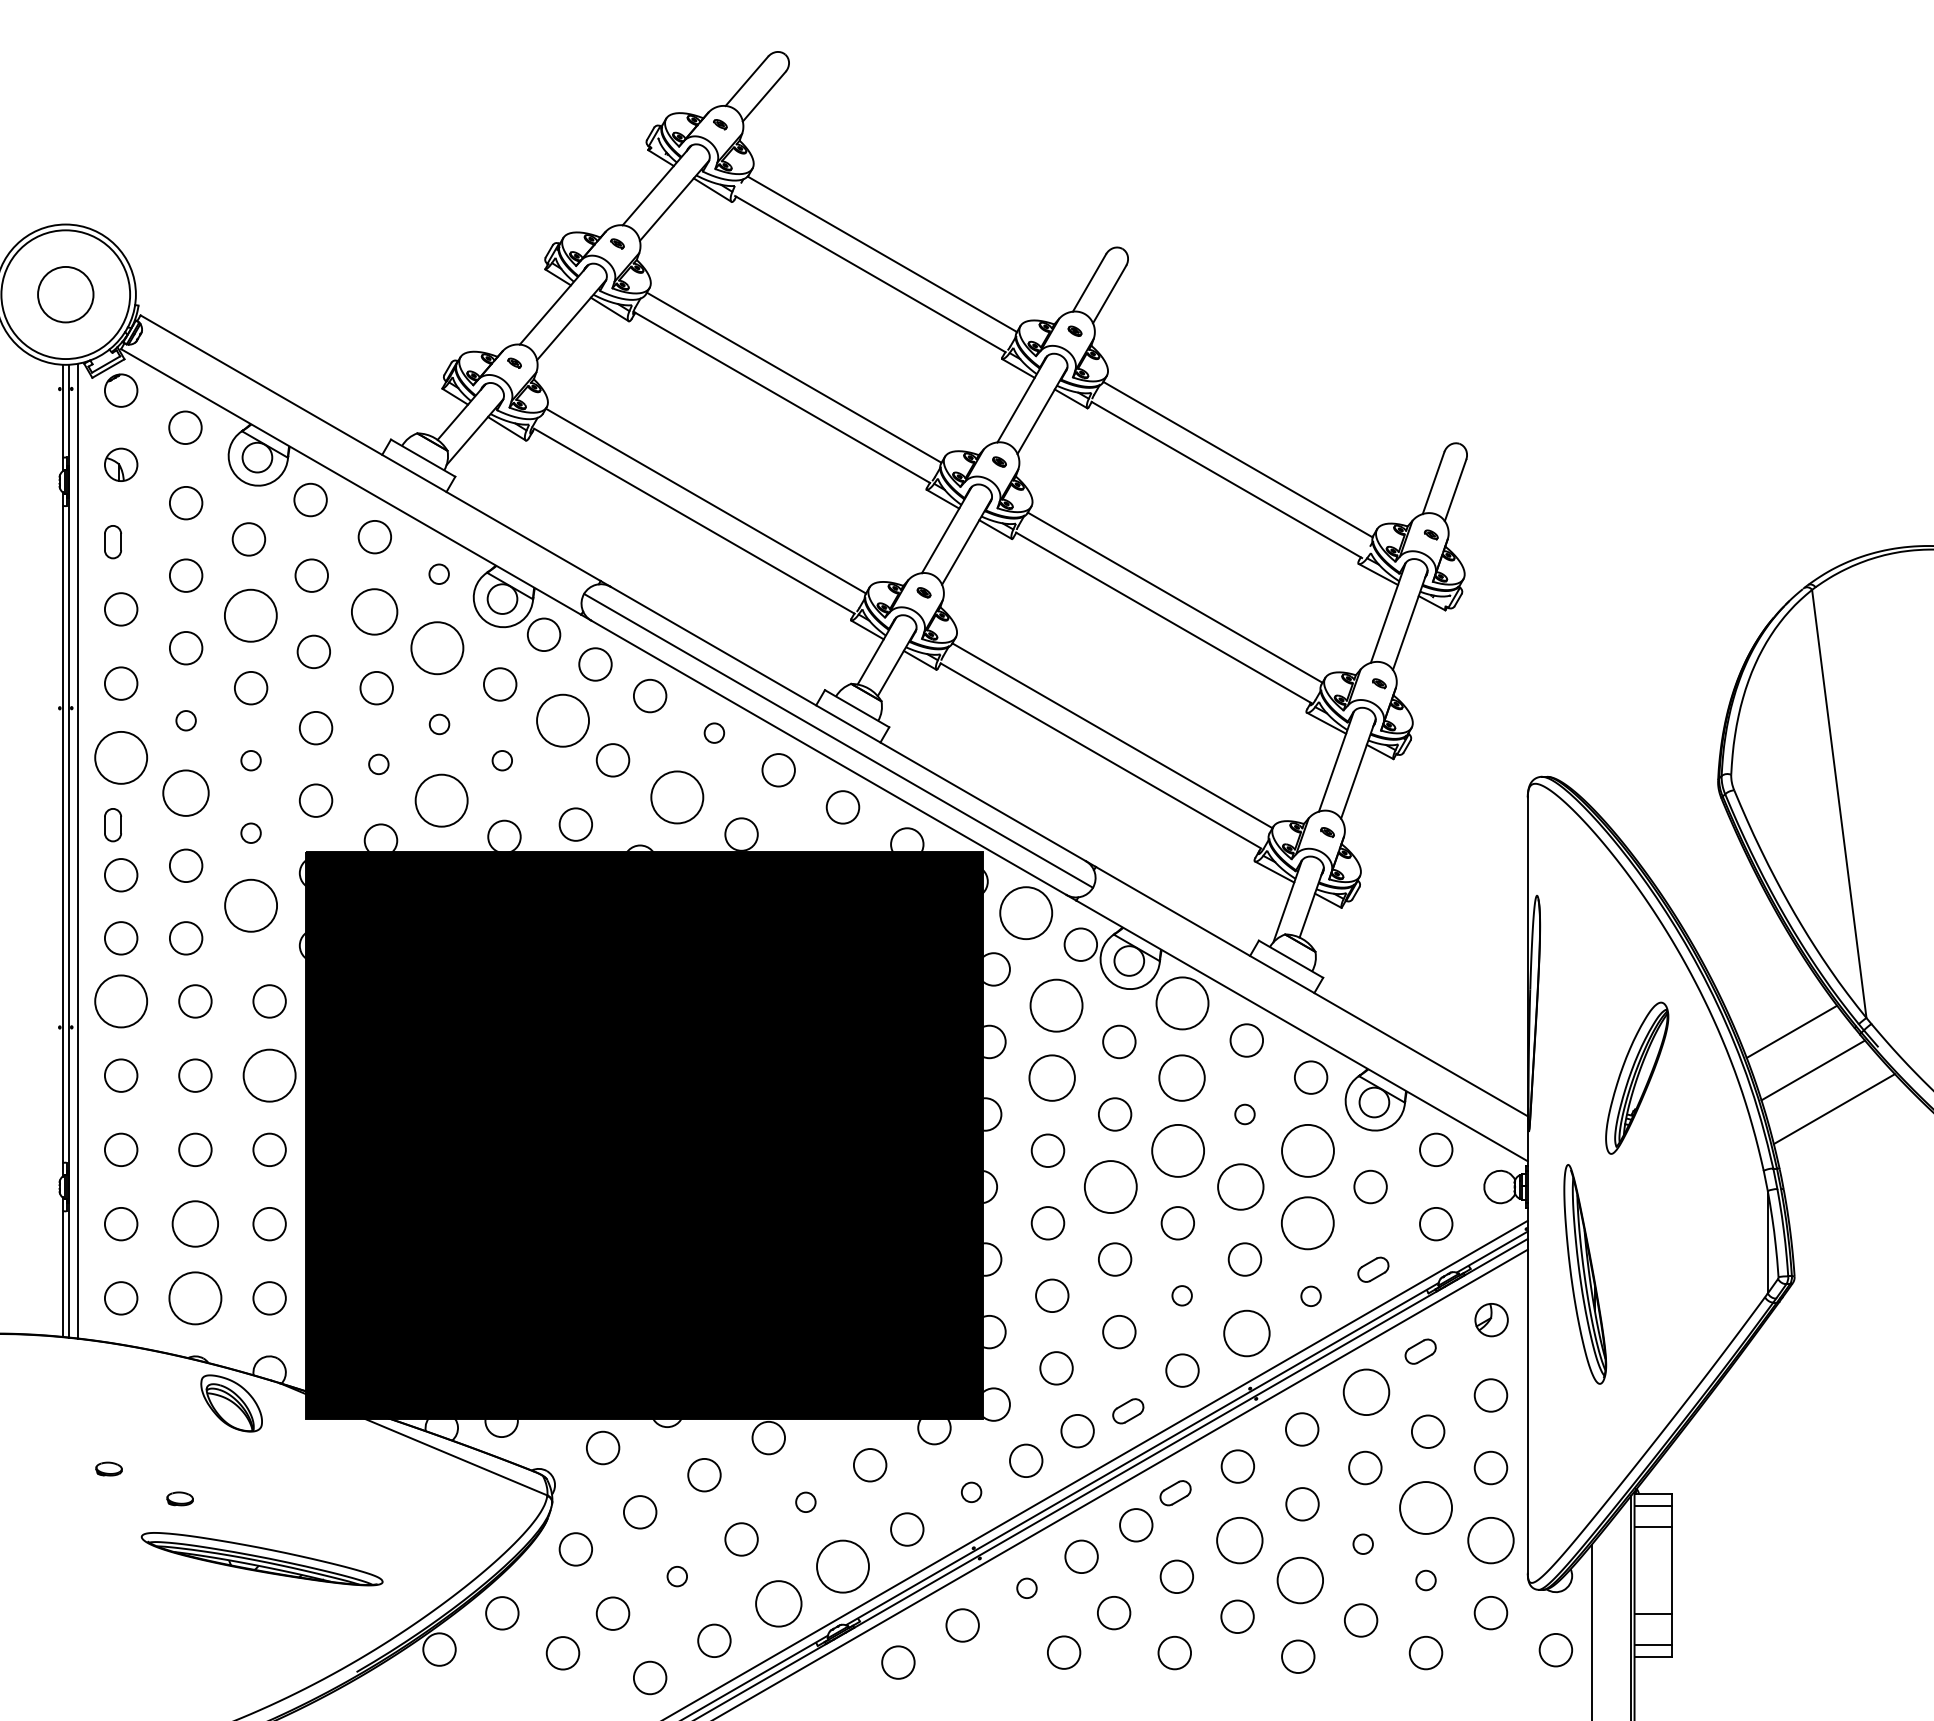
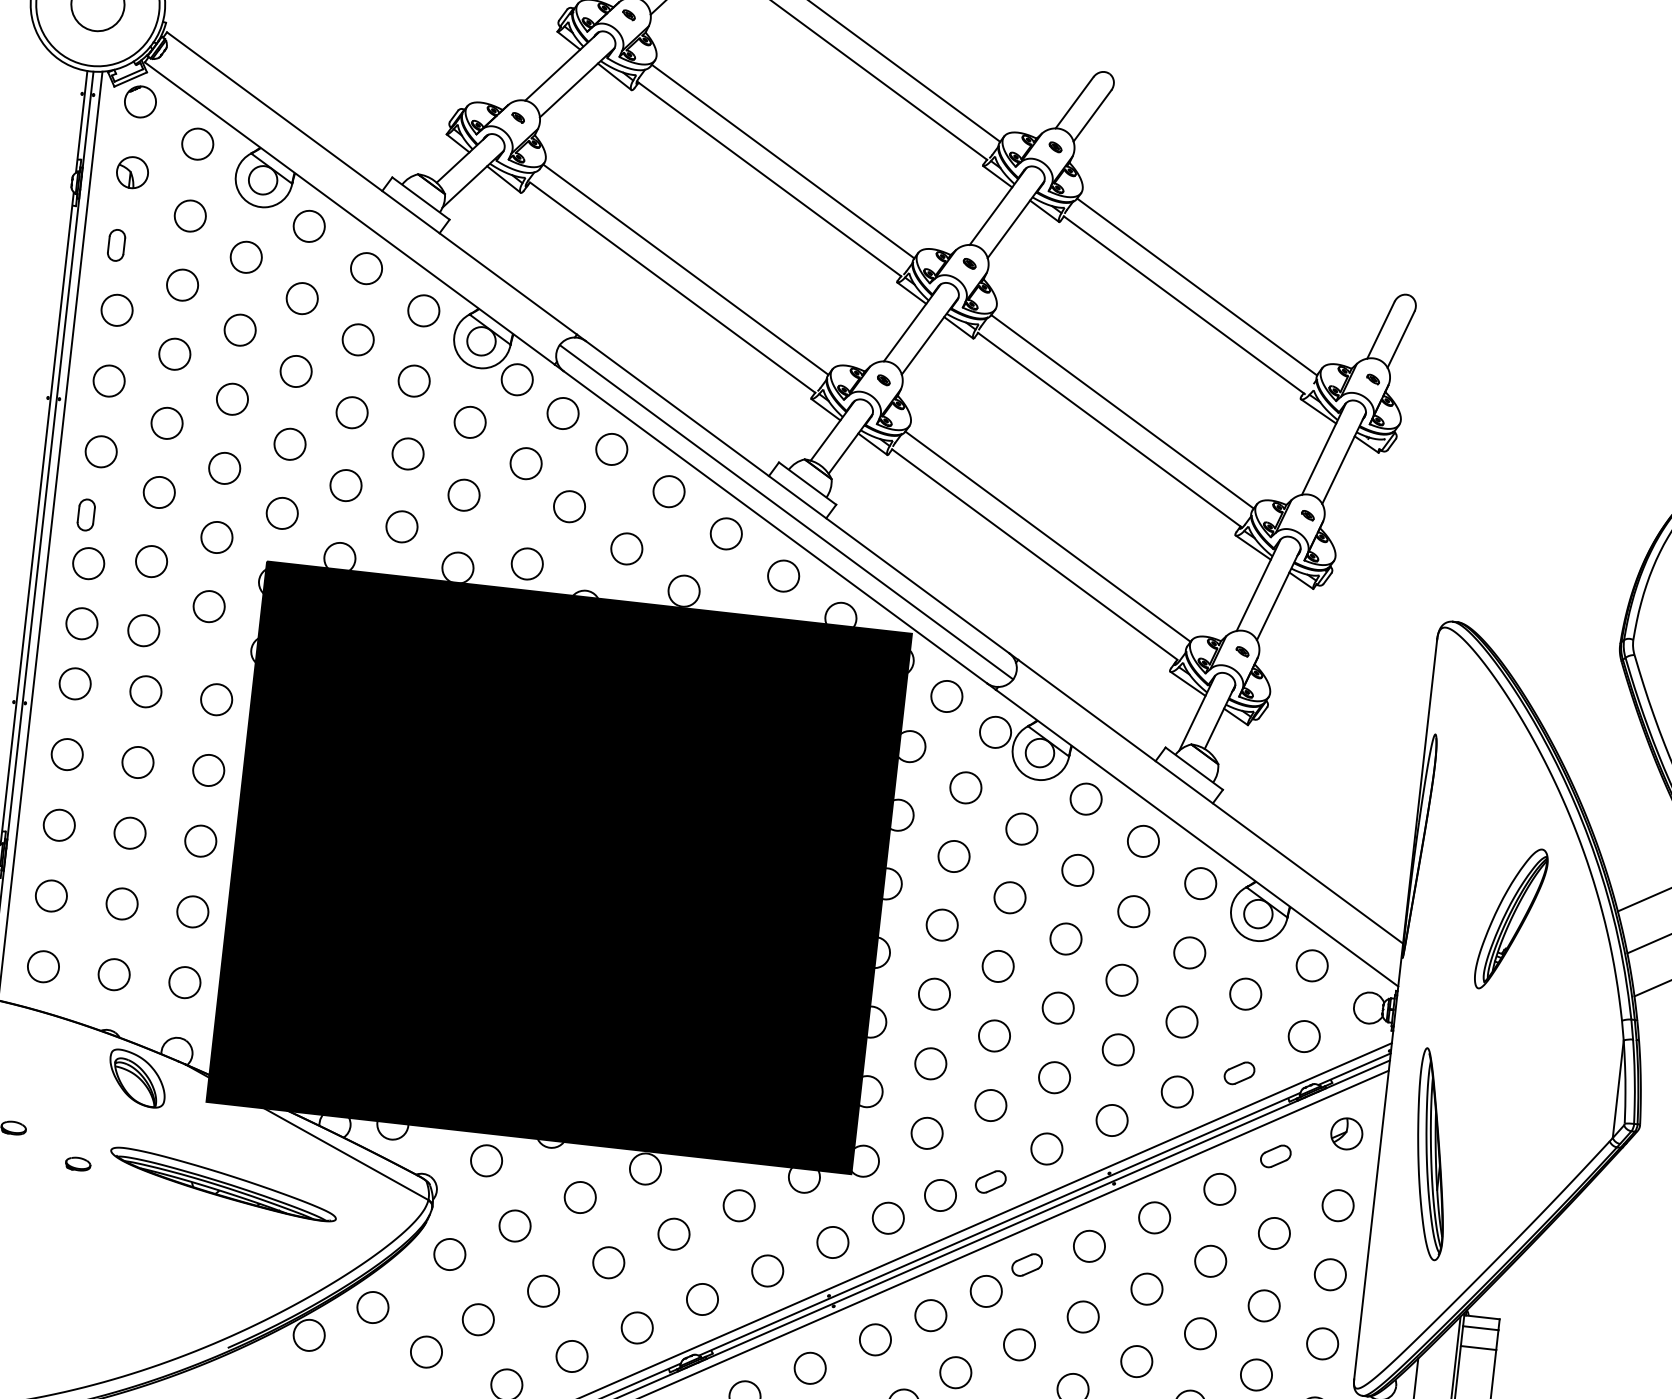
circle: (438, 574) -> (423, 311), size x1.67
circle: (374, 611) -> (358, 339), size x0.71
circle: (251, 615) -> (240, 330), size x0.62
circle: (437, 648) -> (414, 381), size x0.62
circle: (185, 720) -> (166, 423), size x1.67
circle: (562, 720) -> (525, 463), size x0.62
circle: (439, 724) -> (408, 454), size x1.67
circle: (714, 732) -> (669, 491), size x1.67
circle: (120, 757) -> (100, 451), size x0.62
circle: (250, 760) -> (224, 468), size x1.67
circle: (502, 760) -> (464, 495), size x1.67
circle: (378, 764) -> (345, 485), size x1.67
circle: (186, 793) -> (159, 492), size x0.71
circle: (677, 797) -> (627, 549), size x0.62
circle: (441, 800) -> (401, 526), size x0.62
circle: (250, 833) -> (216, 537), size x1.67
circle: (250, 905) -> (208, 606), size x0.62
circle: (1025, 912) -> (946, 695), size x0.62
circle: (120, 1001) -> (74, 683), size x0.62
circle: (1182, 1003) -> (1086, 799), size x0.62
circle: (1056, 1005) -> (965, 787), size x0.62
circle: (269, 1075) -> (208, 770), size x0.62
circle: (1052, 1078) -> (954, 856), size x0.71
circle: (1182, 1078) -> (1078, 870), size x0.71
circle: (1244, 1114) -> (1133, 911), size x1.67
circle: (1177, 1150) -> (1065, 938), size x0.62
circle: (1307, 1150) -> (1189, 952), size x0.62
circle: (1110, 1186) -> (997, 965), size x0.62
circle: (1240, 1186) -> (1121, 979), size x0.71
circle: (1307, 1223) -> (1181, 1022), size x0.62
circle: (195, 1224) -> (122, 904), size x0.71
part: (1585, 1274) -> (1432, 1154), moved
circle: (1181, 1295) -> (1053, 1077), size x1.67
circle: (1310, 1296) -> (1176, 1092), size x1.67
circle: (195, 1298) -> (114, 974), size x0.62
circle: (1246, 1333) -> (1111, 1120), size x0.71
circle: (1366, 1392) -> (1219, 1189), size x0.71
circle: (971, 1492) -> (832, 1242), size x1.67
circle: (805, 1502) -> (673, 1234), size x1.67
circle: (1425, 1507) -> (1263, 1305), size x0.62
circle: (1239, 1540) -> (1083, 1316), size x0.71
circle: (1490, 1540) -> (1322, 1343), size x0.71
circle: (1362, 1544) -> (1199, 1333), size x1.67
part: (261, 1559) -> (222, 1184), moved
circle: (842, 1566) -> (702, 1299), size x0.62
circle: (677, 1576) -> (543, 1291), size x1.67
circle: (1300, 1580) -> (1136, 1361), size x0.71
circle: (1425, 1580) -> (1255, 1374), size x1.67
circle: (1026, 1588) -> (874, 1339), size x1.67
circle: (778, 1603) -> (637, 1327), size x0.71

